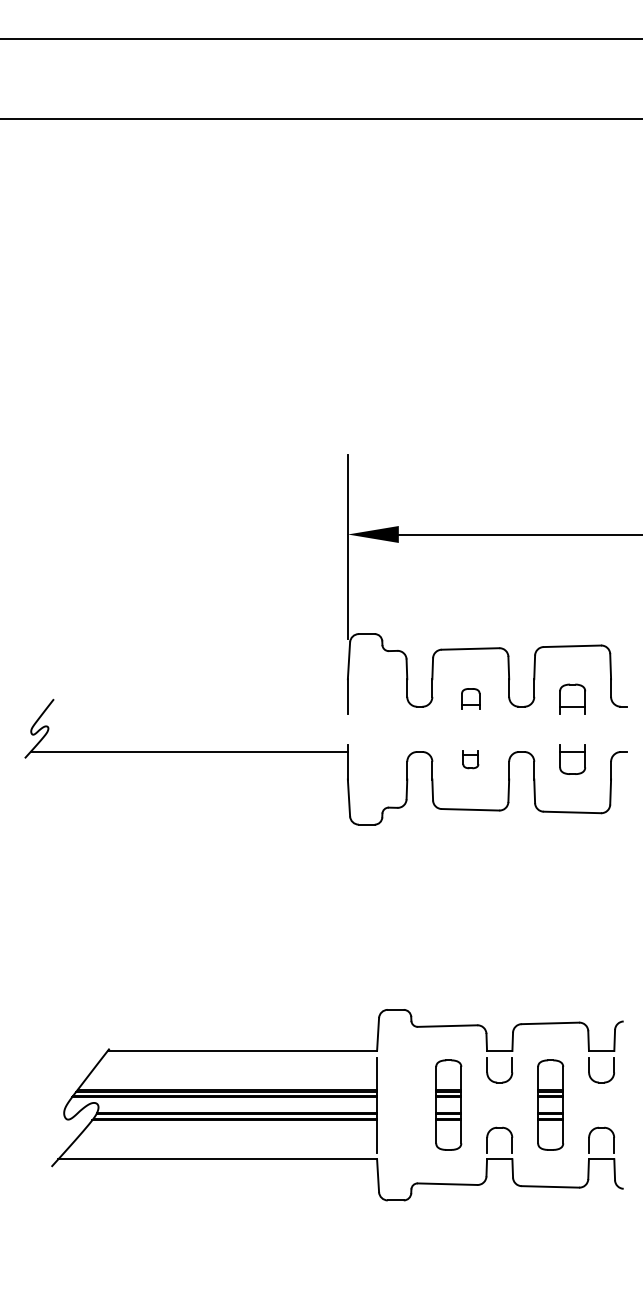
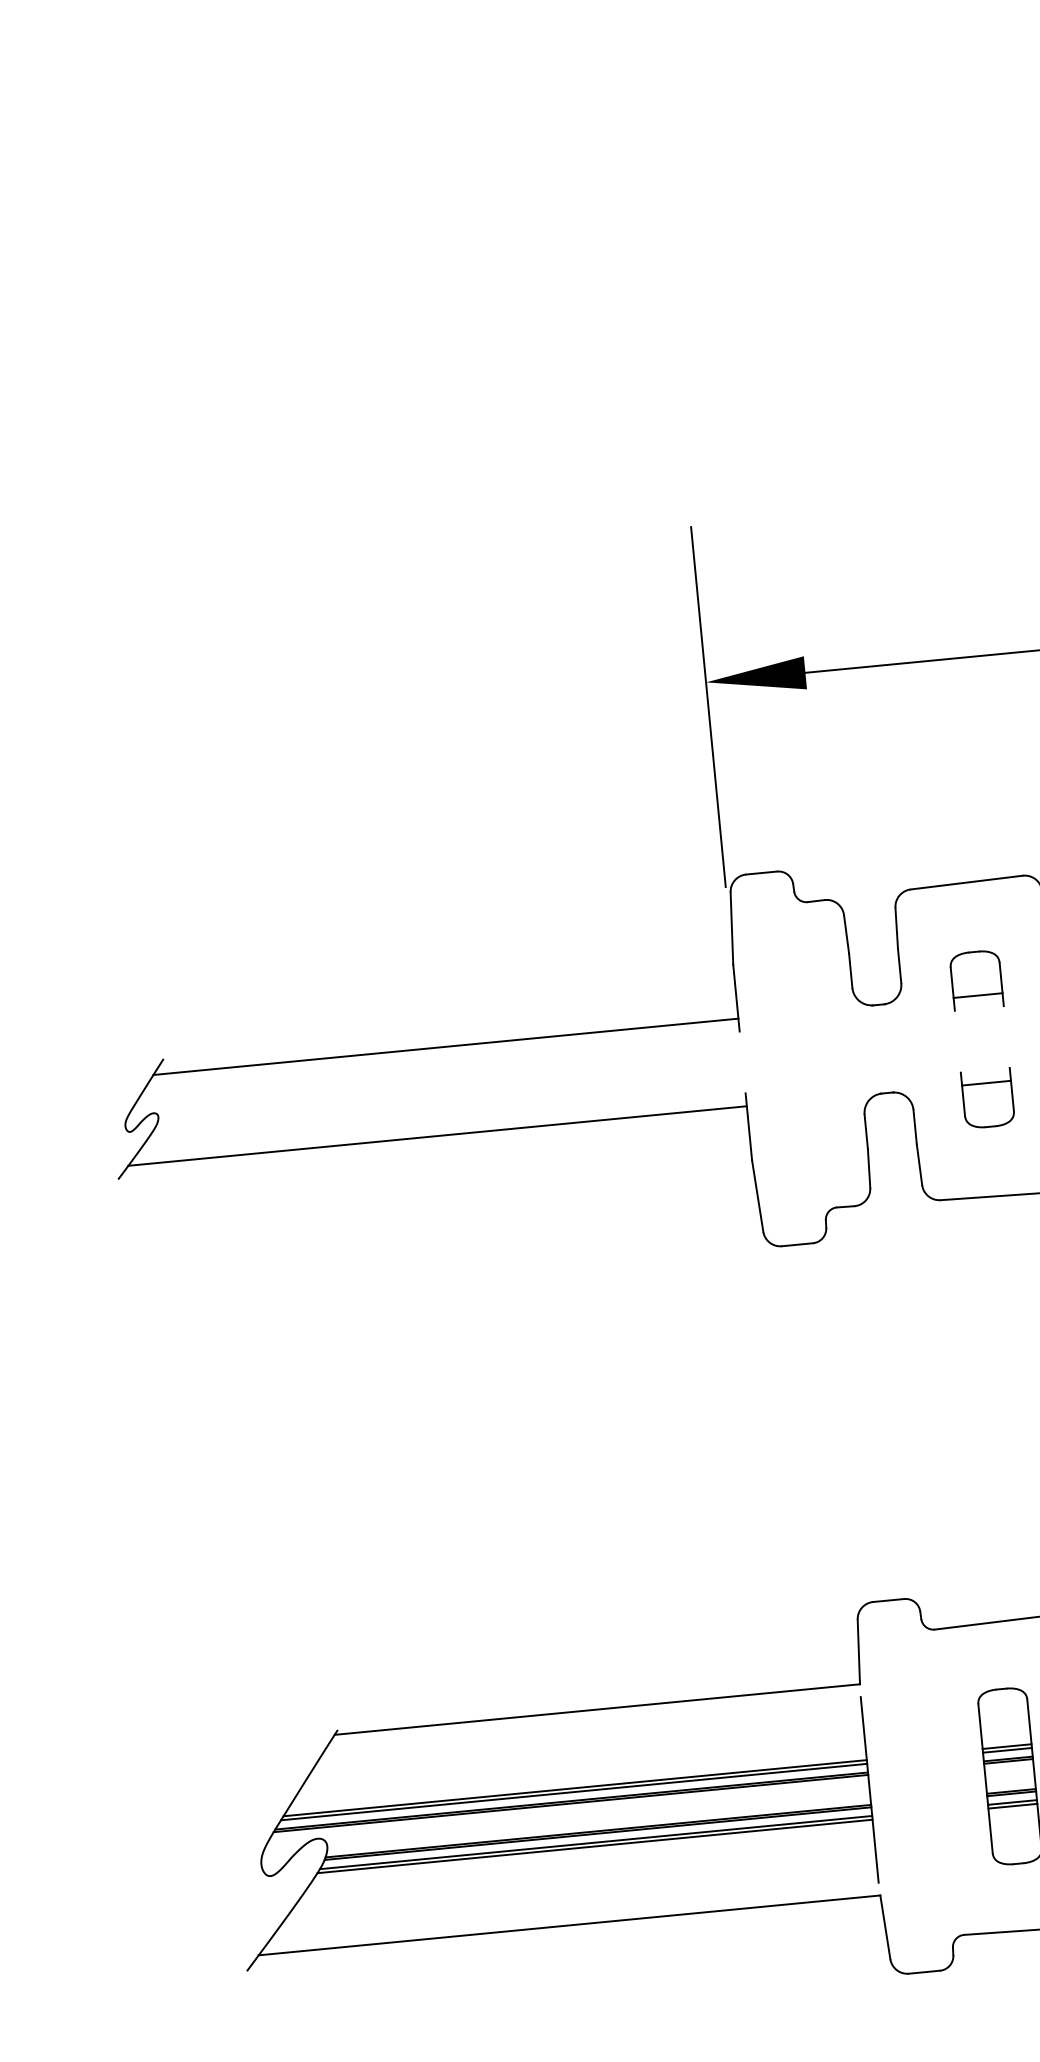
part: (470, 698) -> (976, 979), size x1.43
line: (197, 706) -> (445, 1046), added
part: (470, 759) -> (987, 1098), size x1.67

